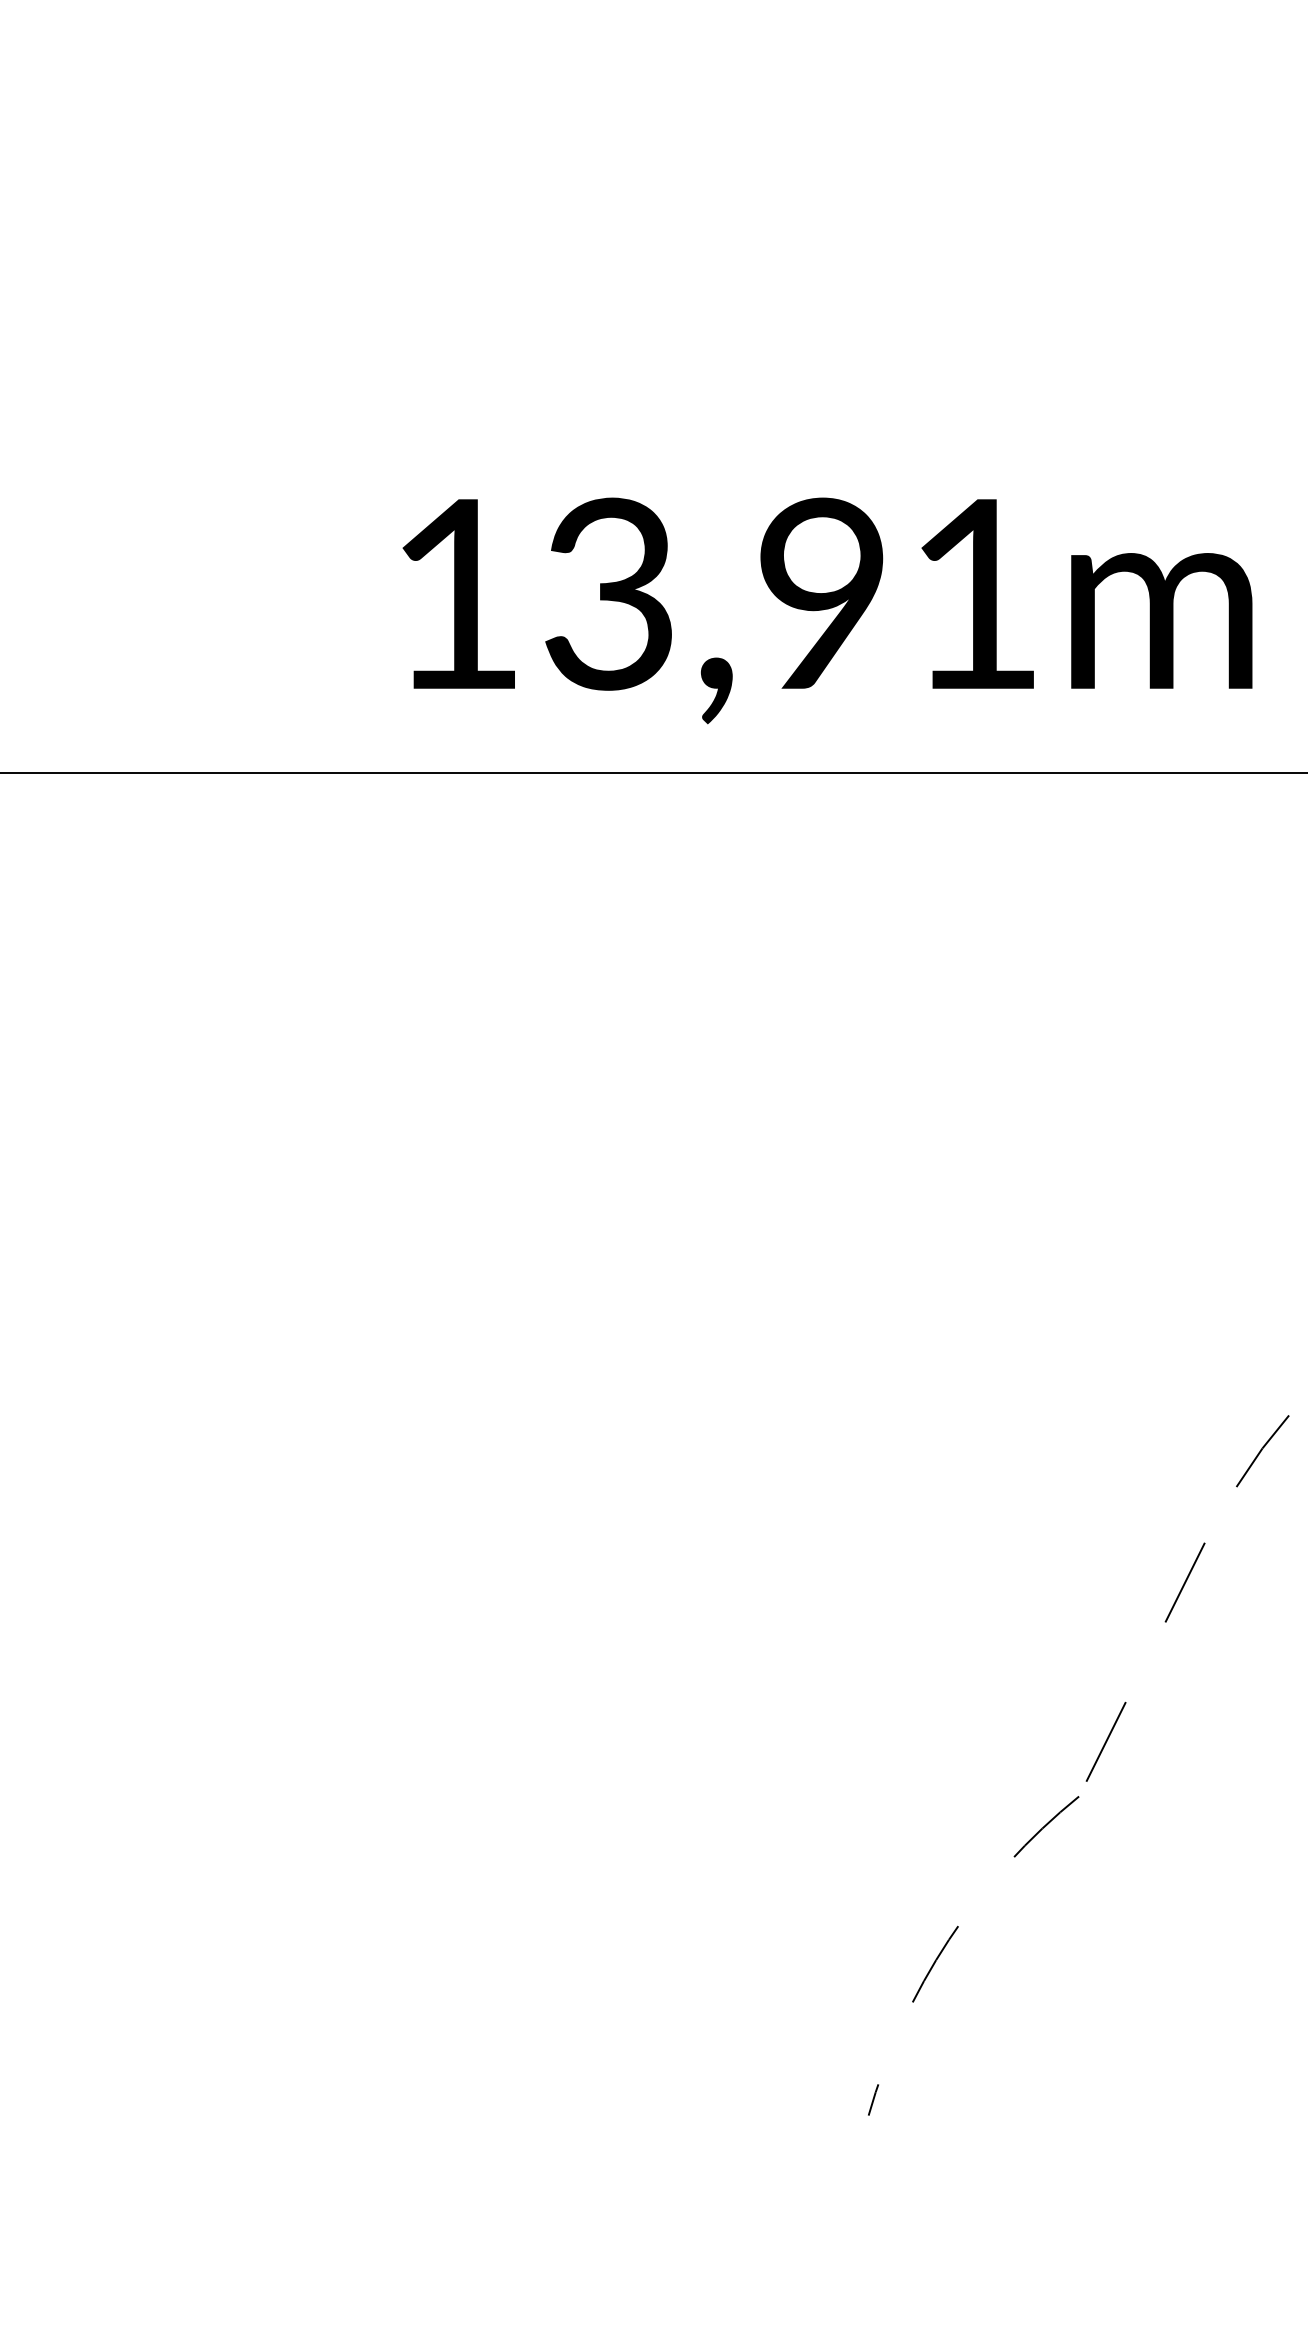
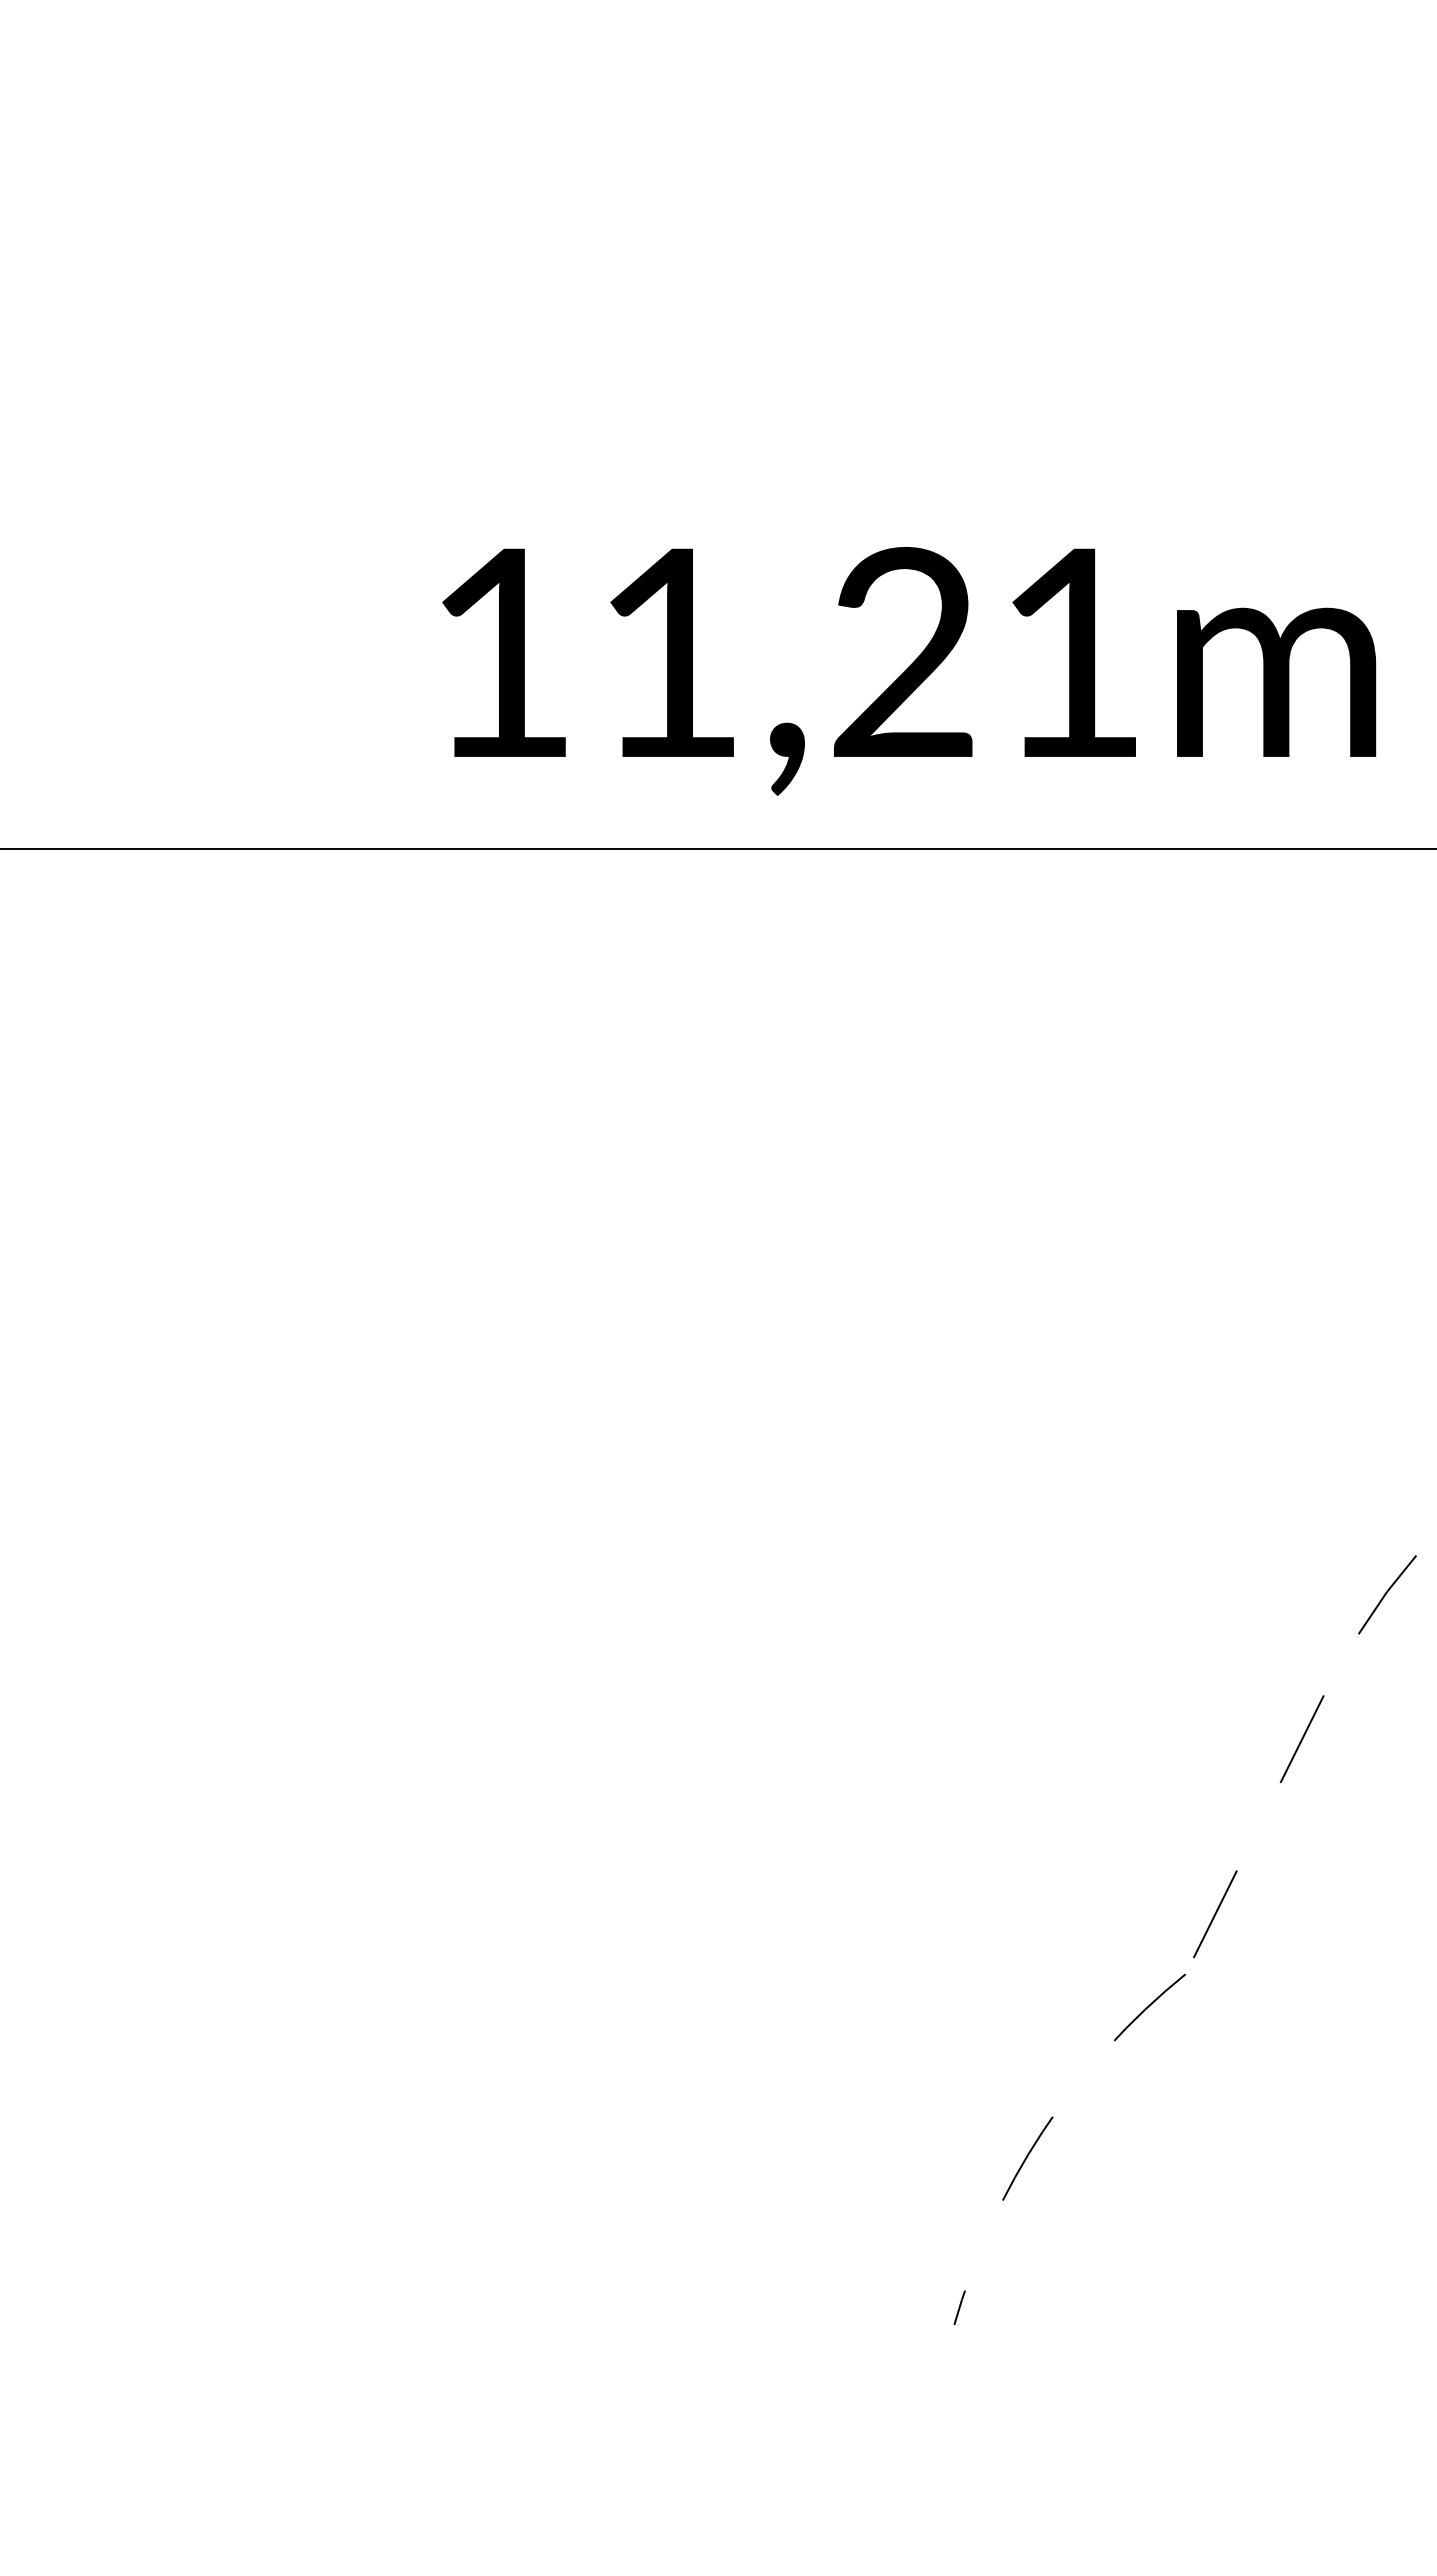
text: (714, 594) -> (785, 653), 13,91m -> 11,21m

